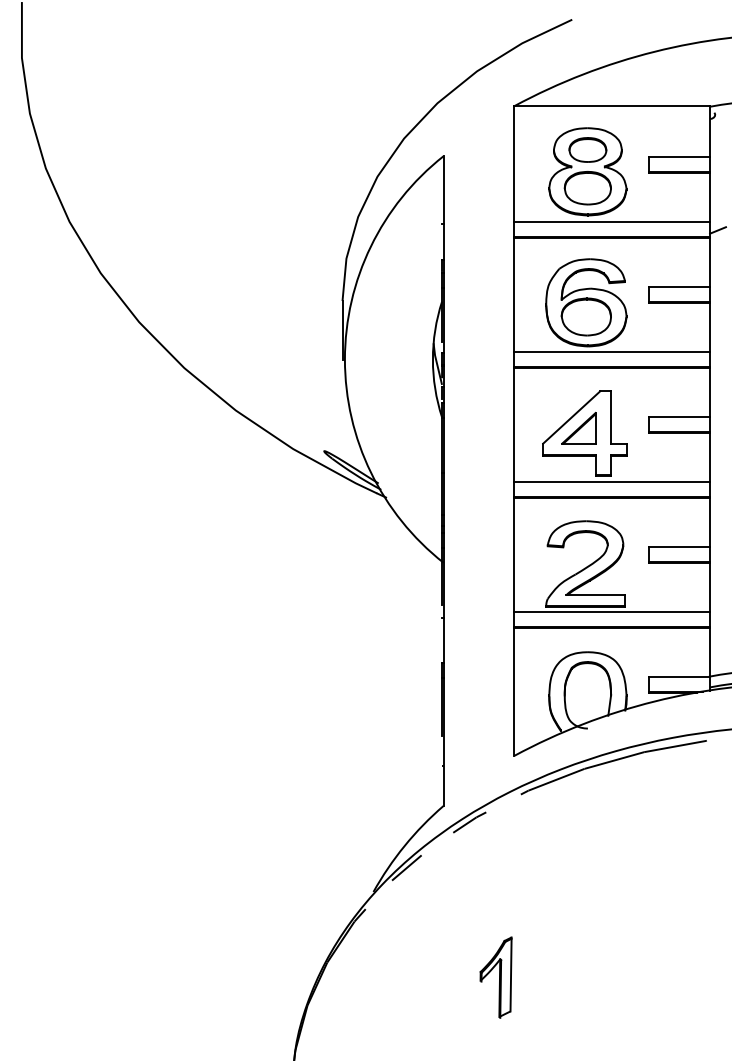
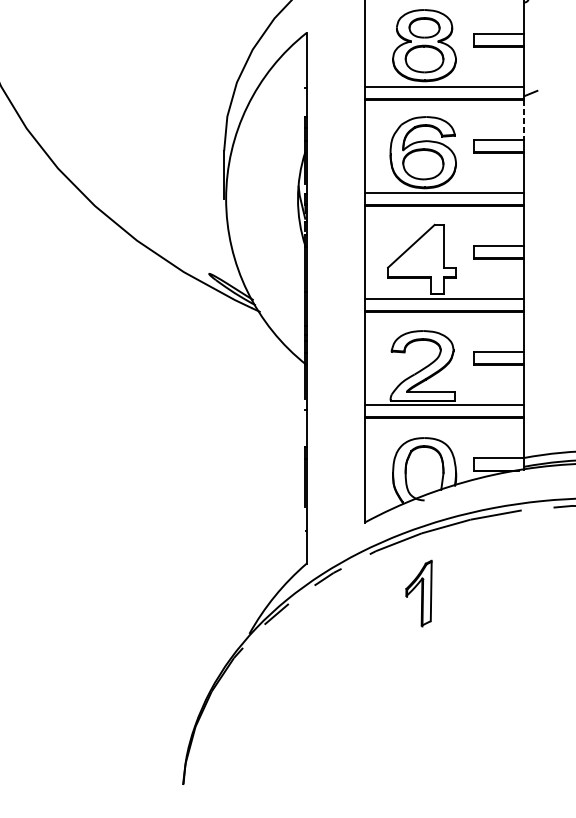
line: (710, 263) -> (524, 120), solid -> dashed
part: (578, 427) -> (416, 254), removed
part: (495, 977) -> (418, 593), moved

